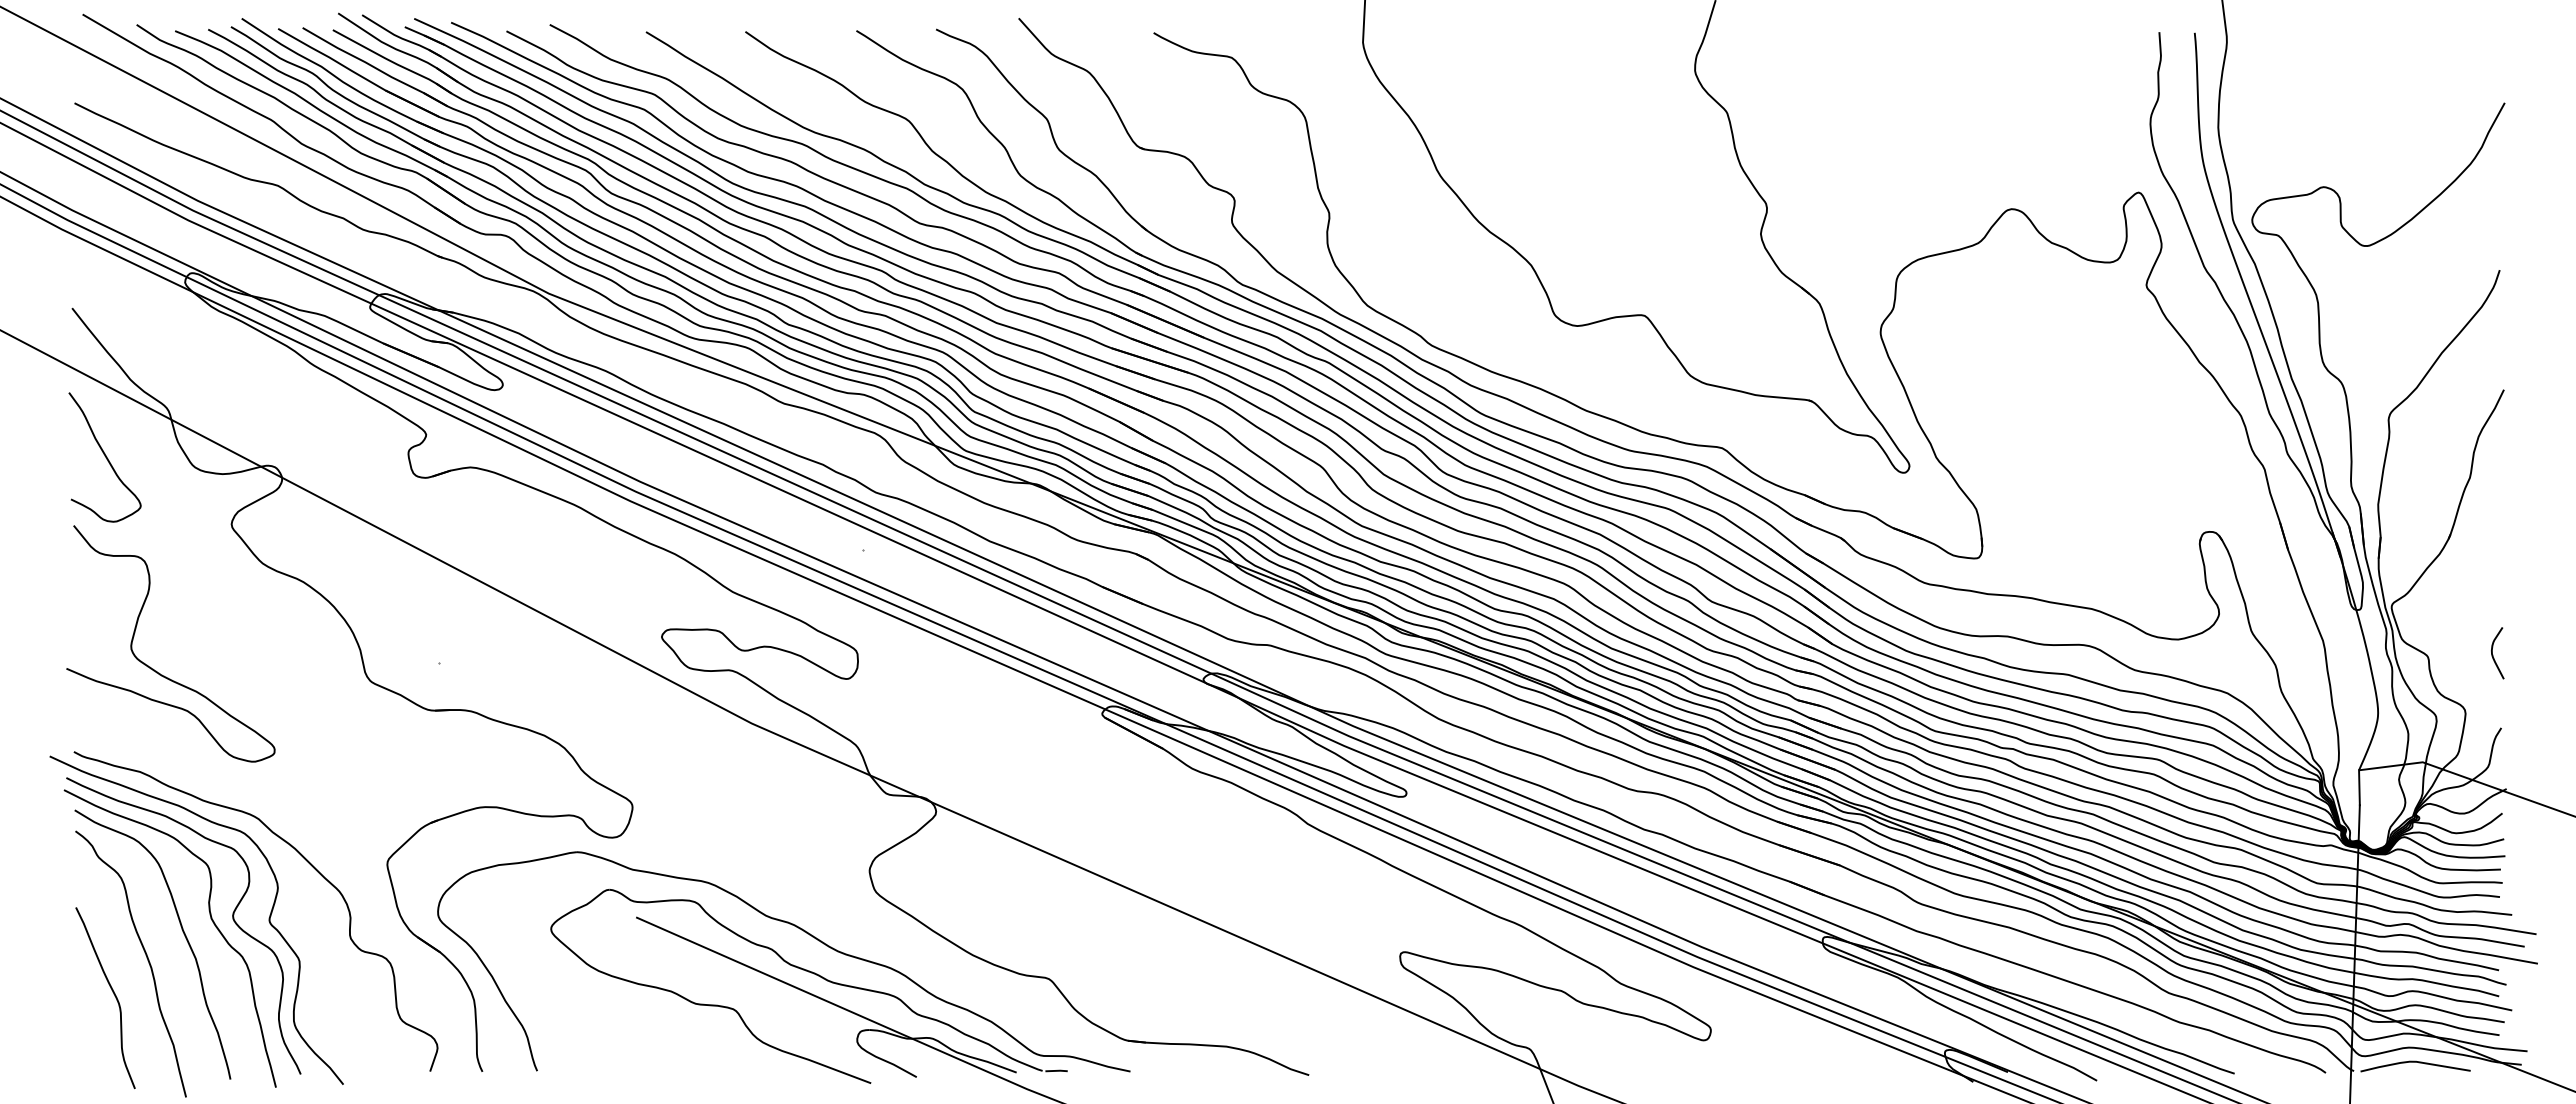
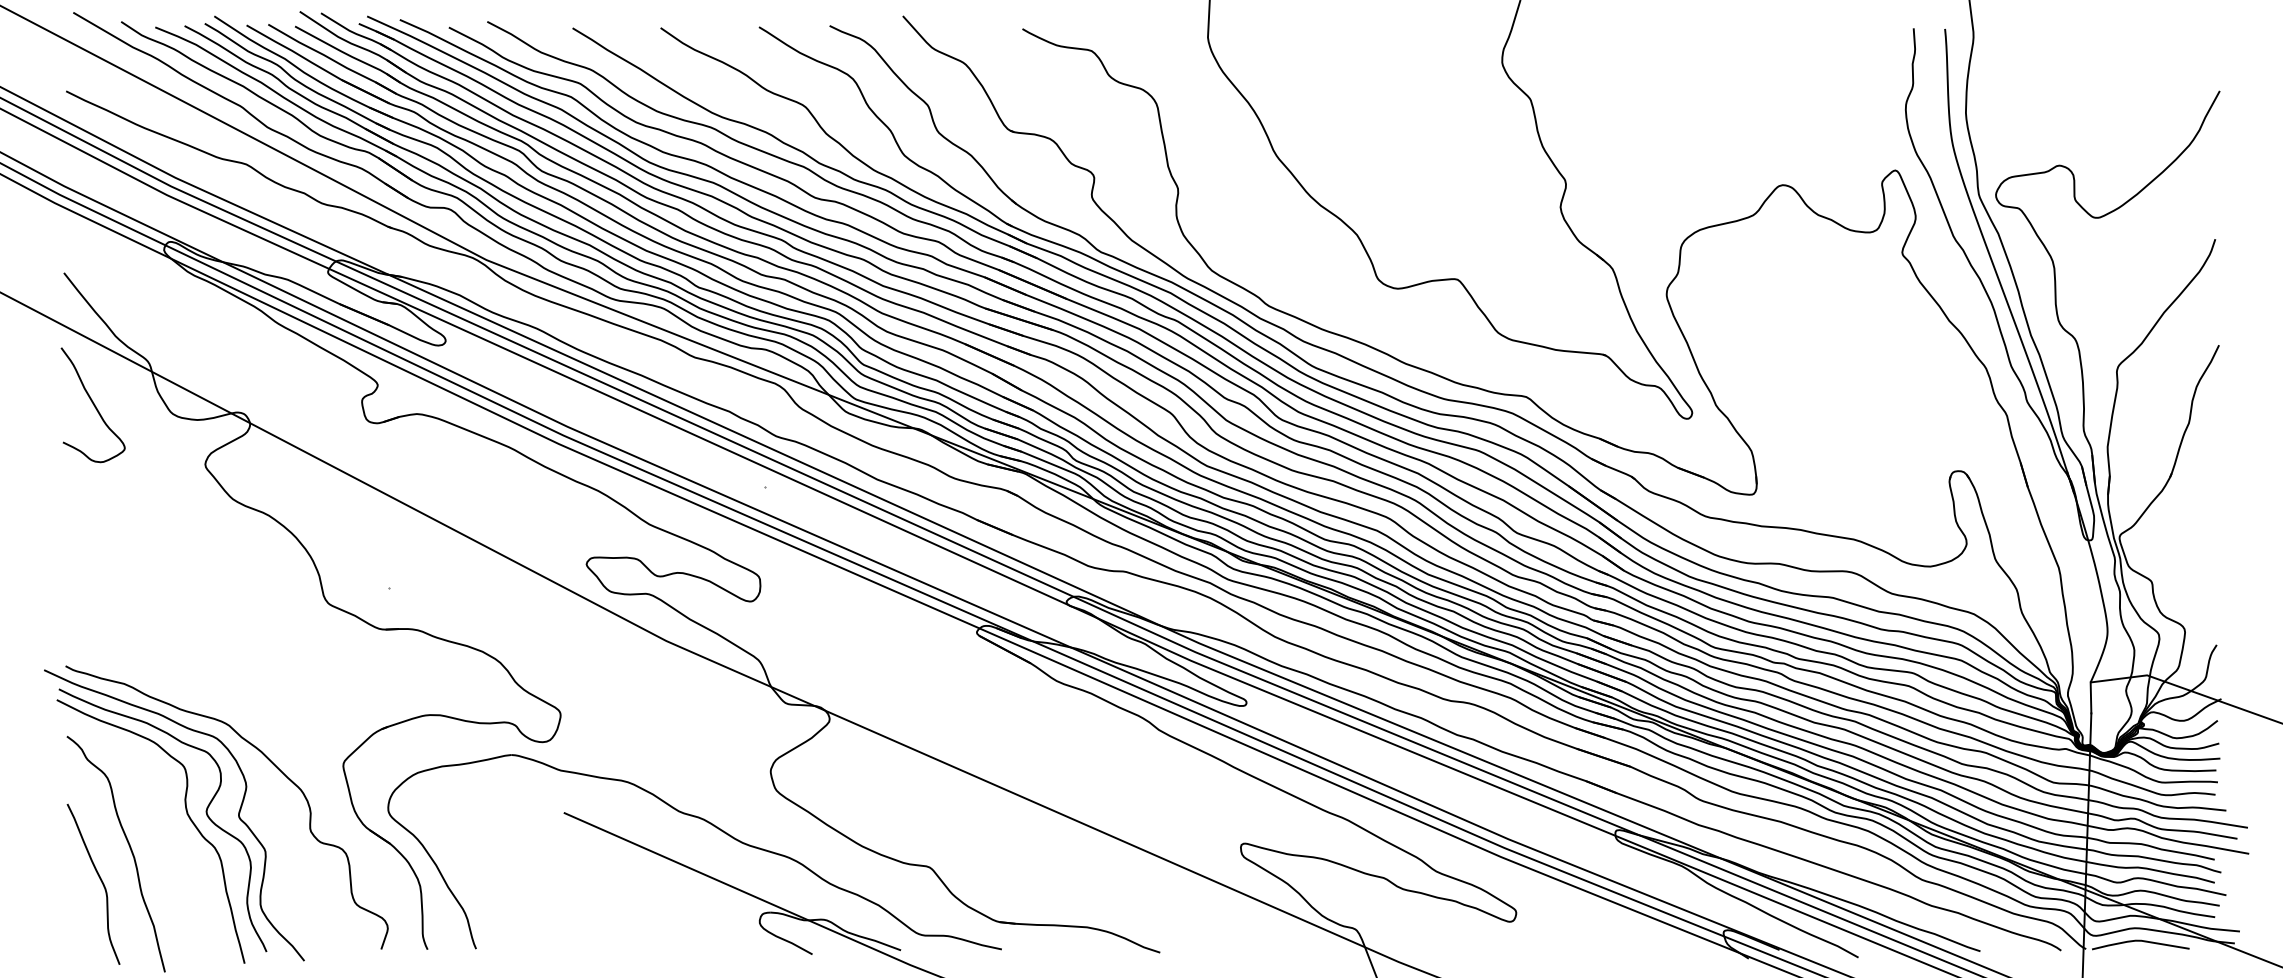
curve: (2493, 654) -> (2209, 579), removed
curve: (153, 668) -> (136, 592), removed
curve: (182, 932) -> (161, 826), removed
part: (813, 974) -> (720, 863), removed

